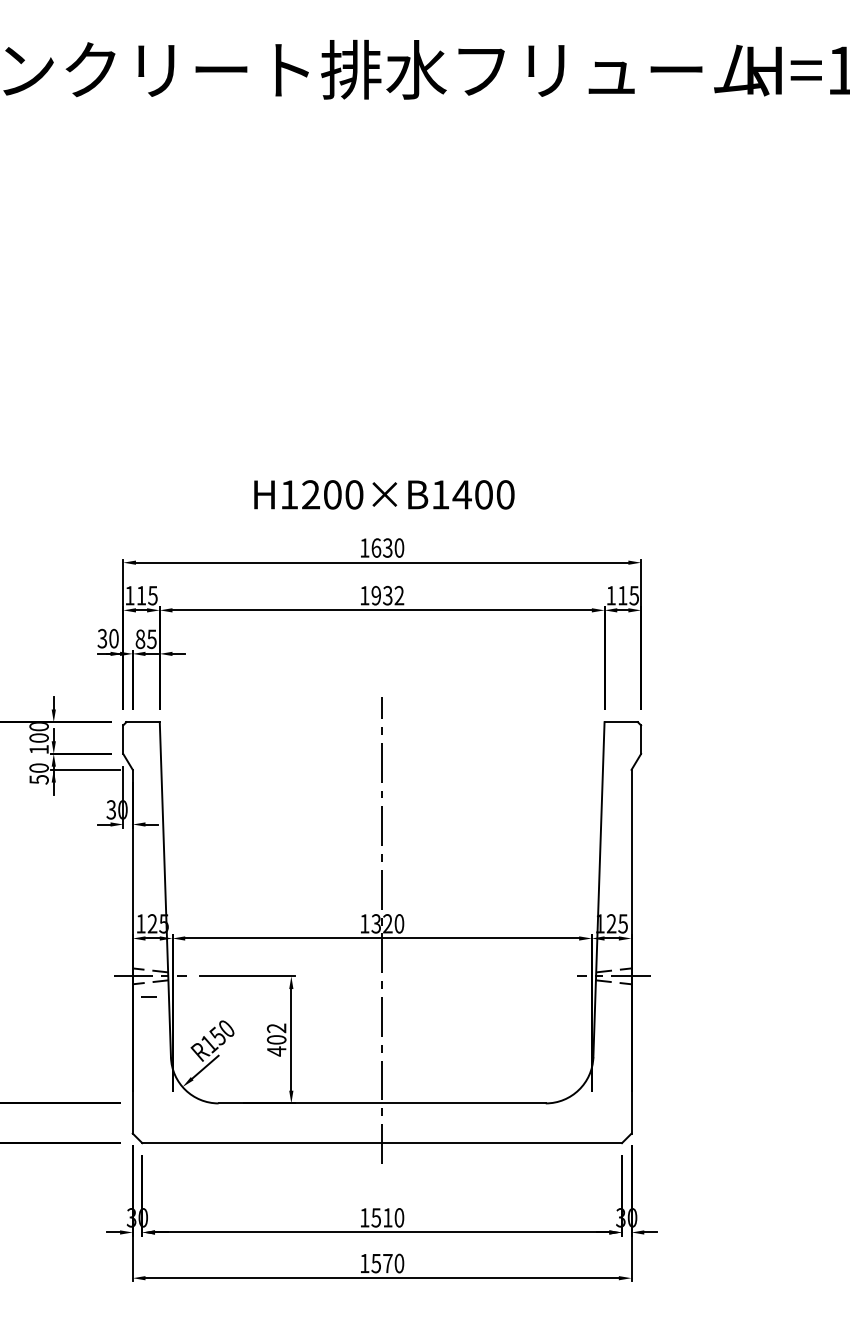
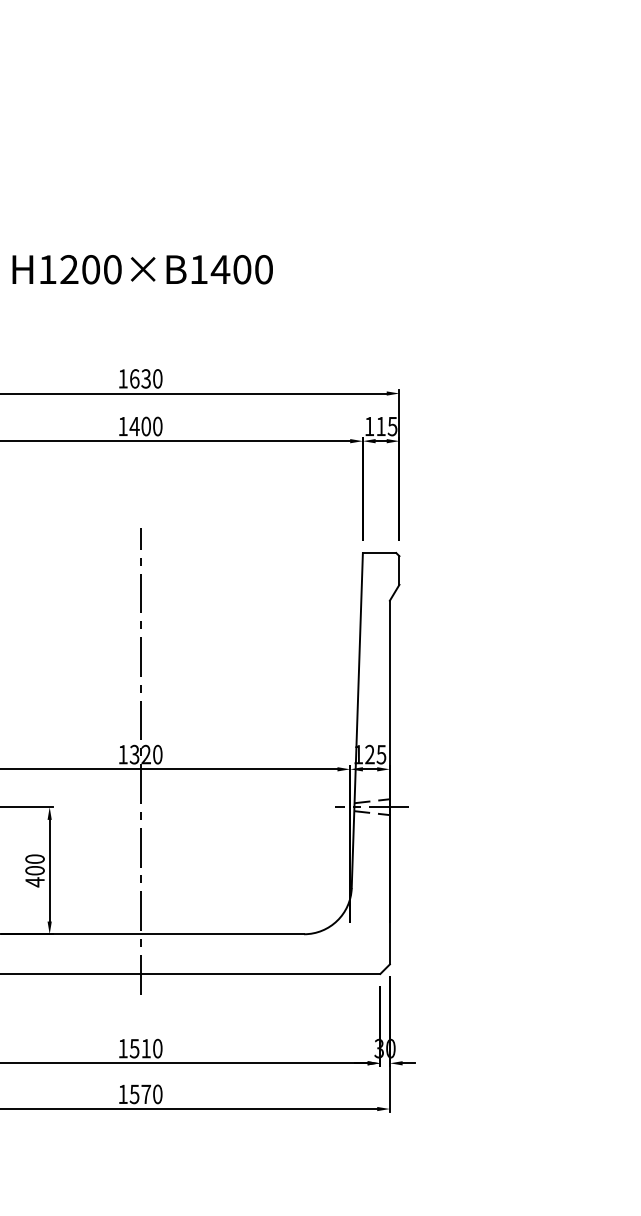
text: (384, 494) -> (142, 269), moved
text: (387, 595) -> (145, 426), 1932 -> 1400
text: (276, 1028) -> (34, 859), 402 -> 400

